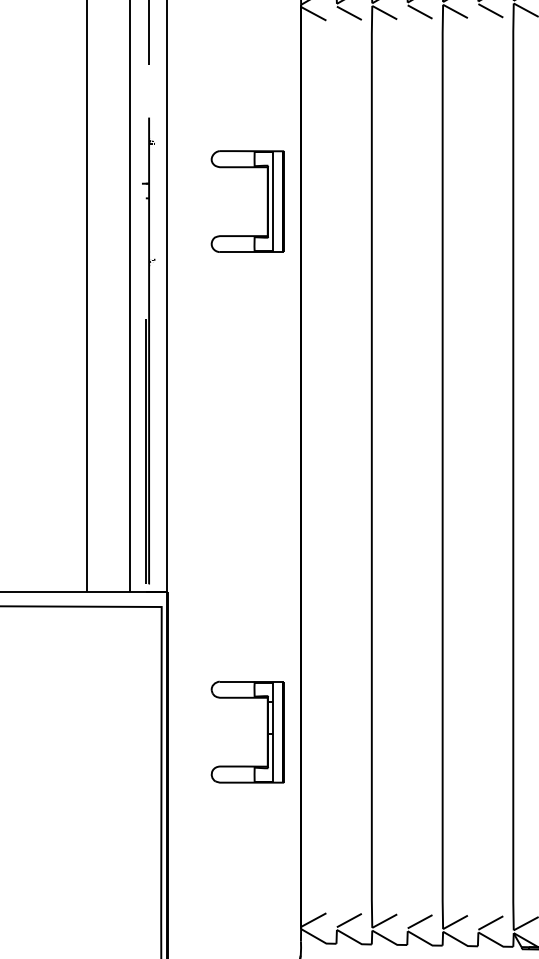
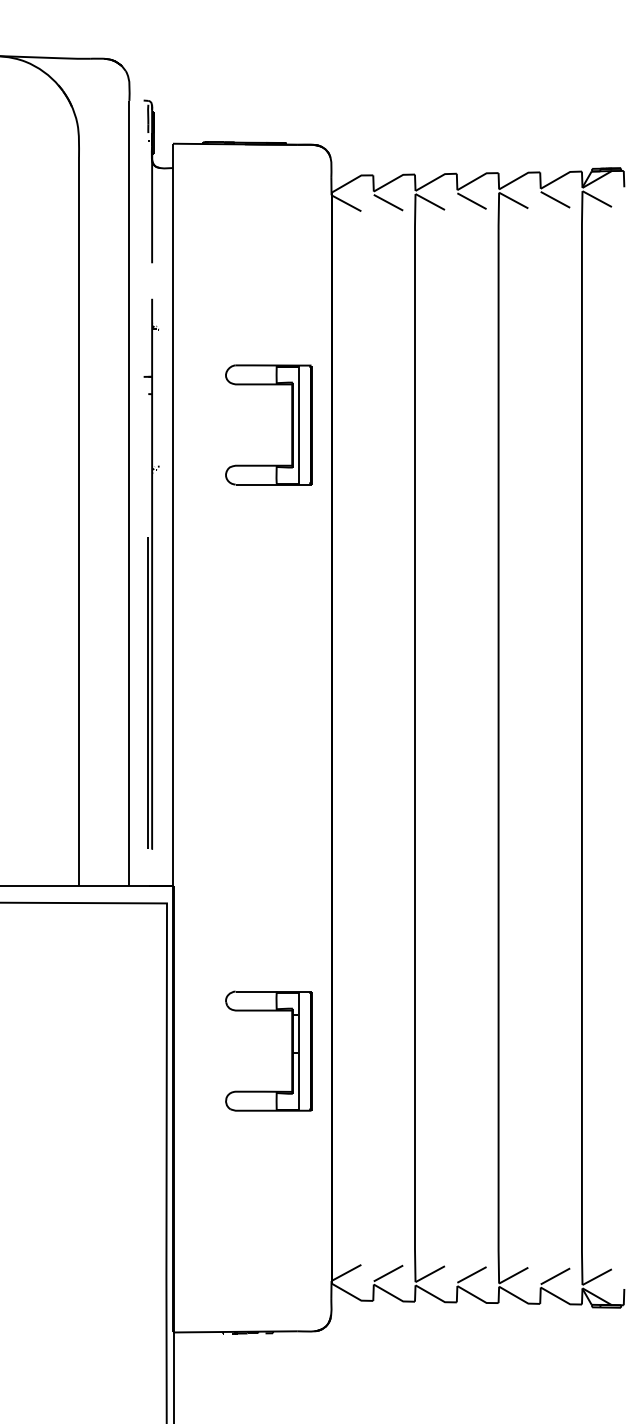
part: (148, 350) -> (151, 573), moved

